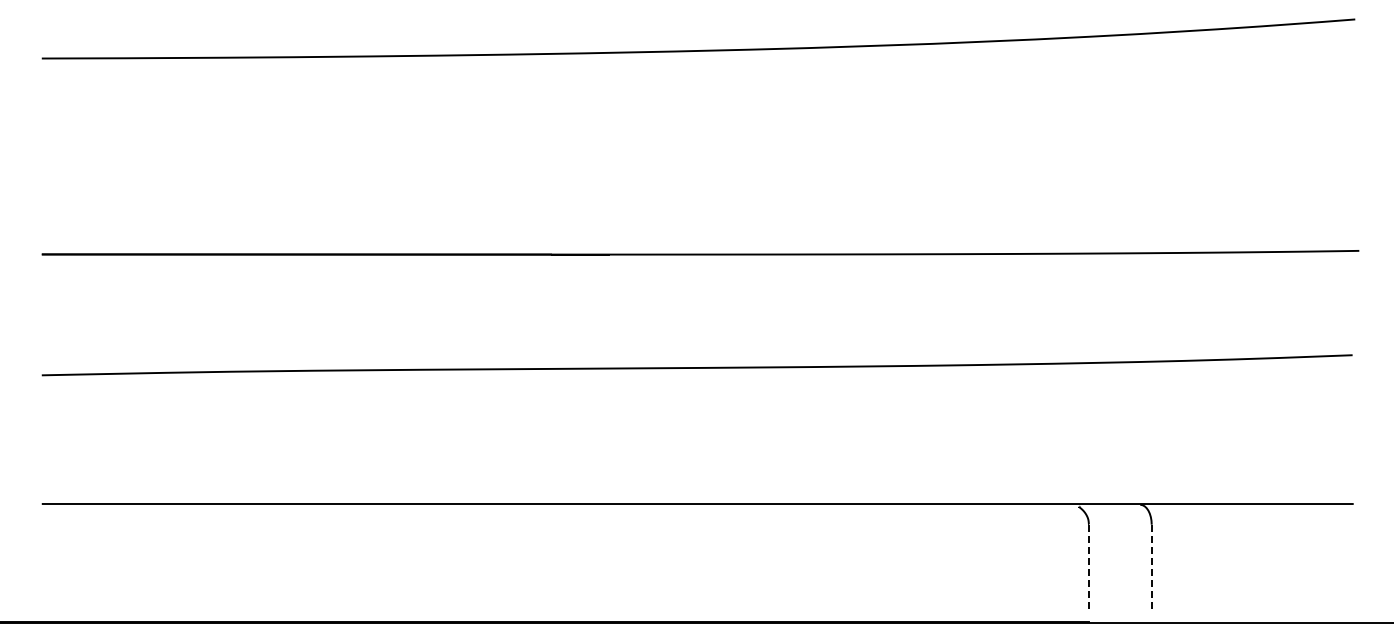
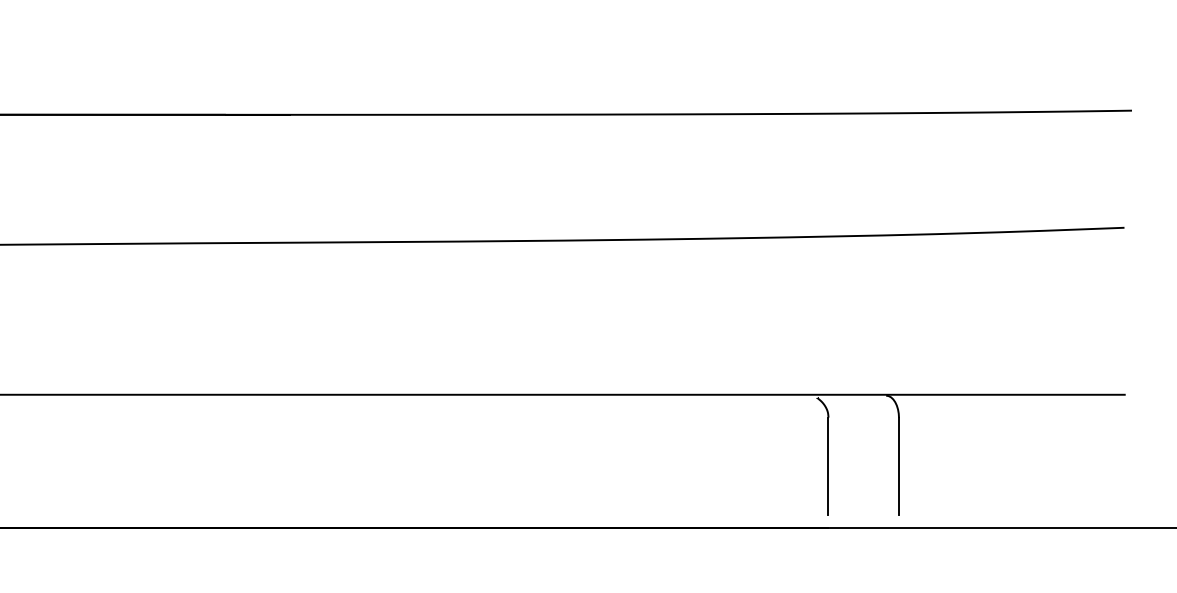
line: (1088, 568) -> (828, 467), dashed -> solid
line: (1151, 568) -> (898, 467), dashed -> solid

